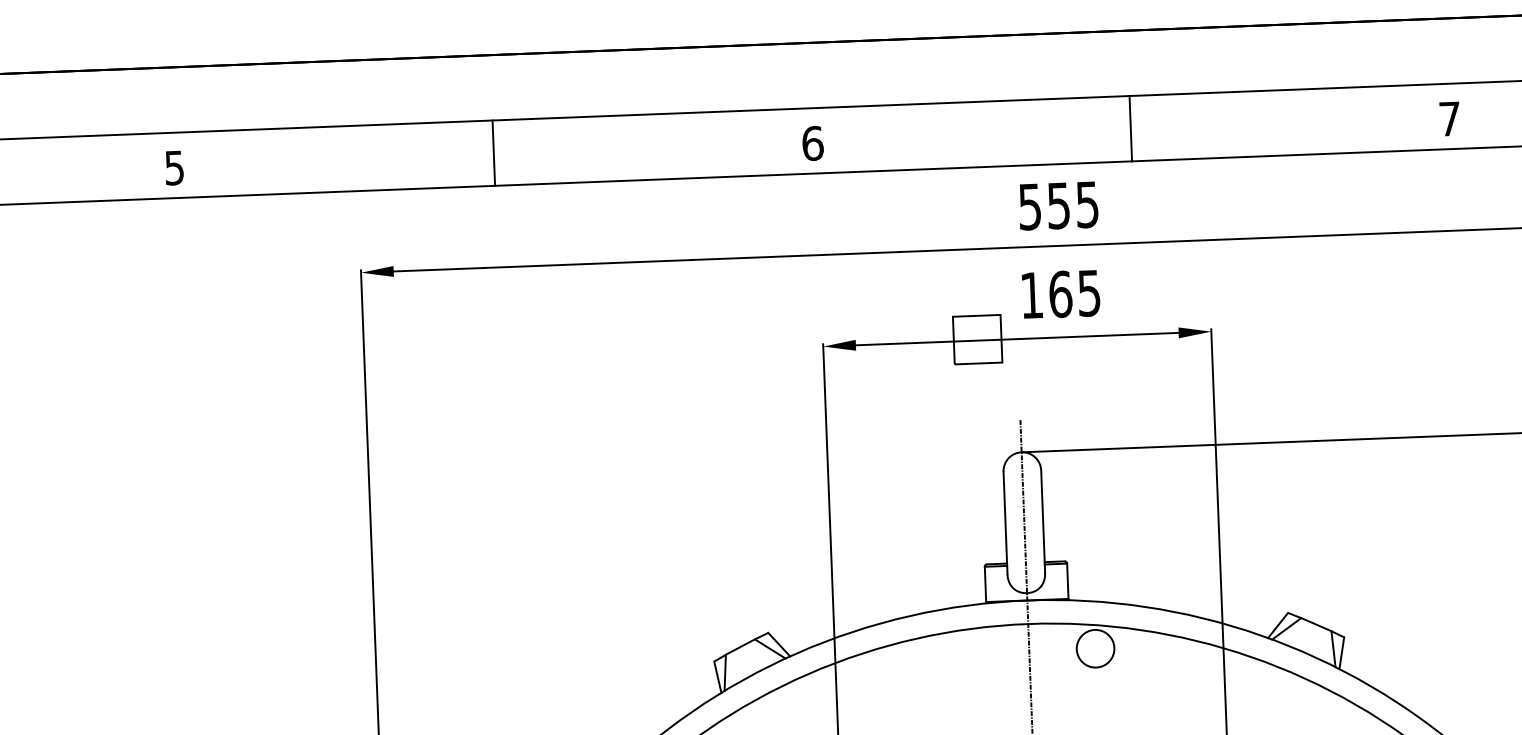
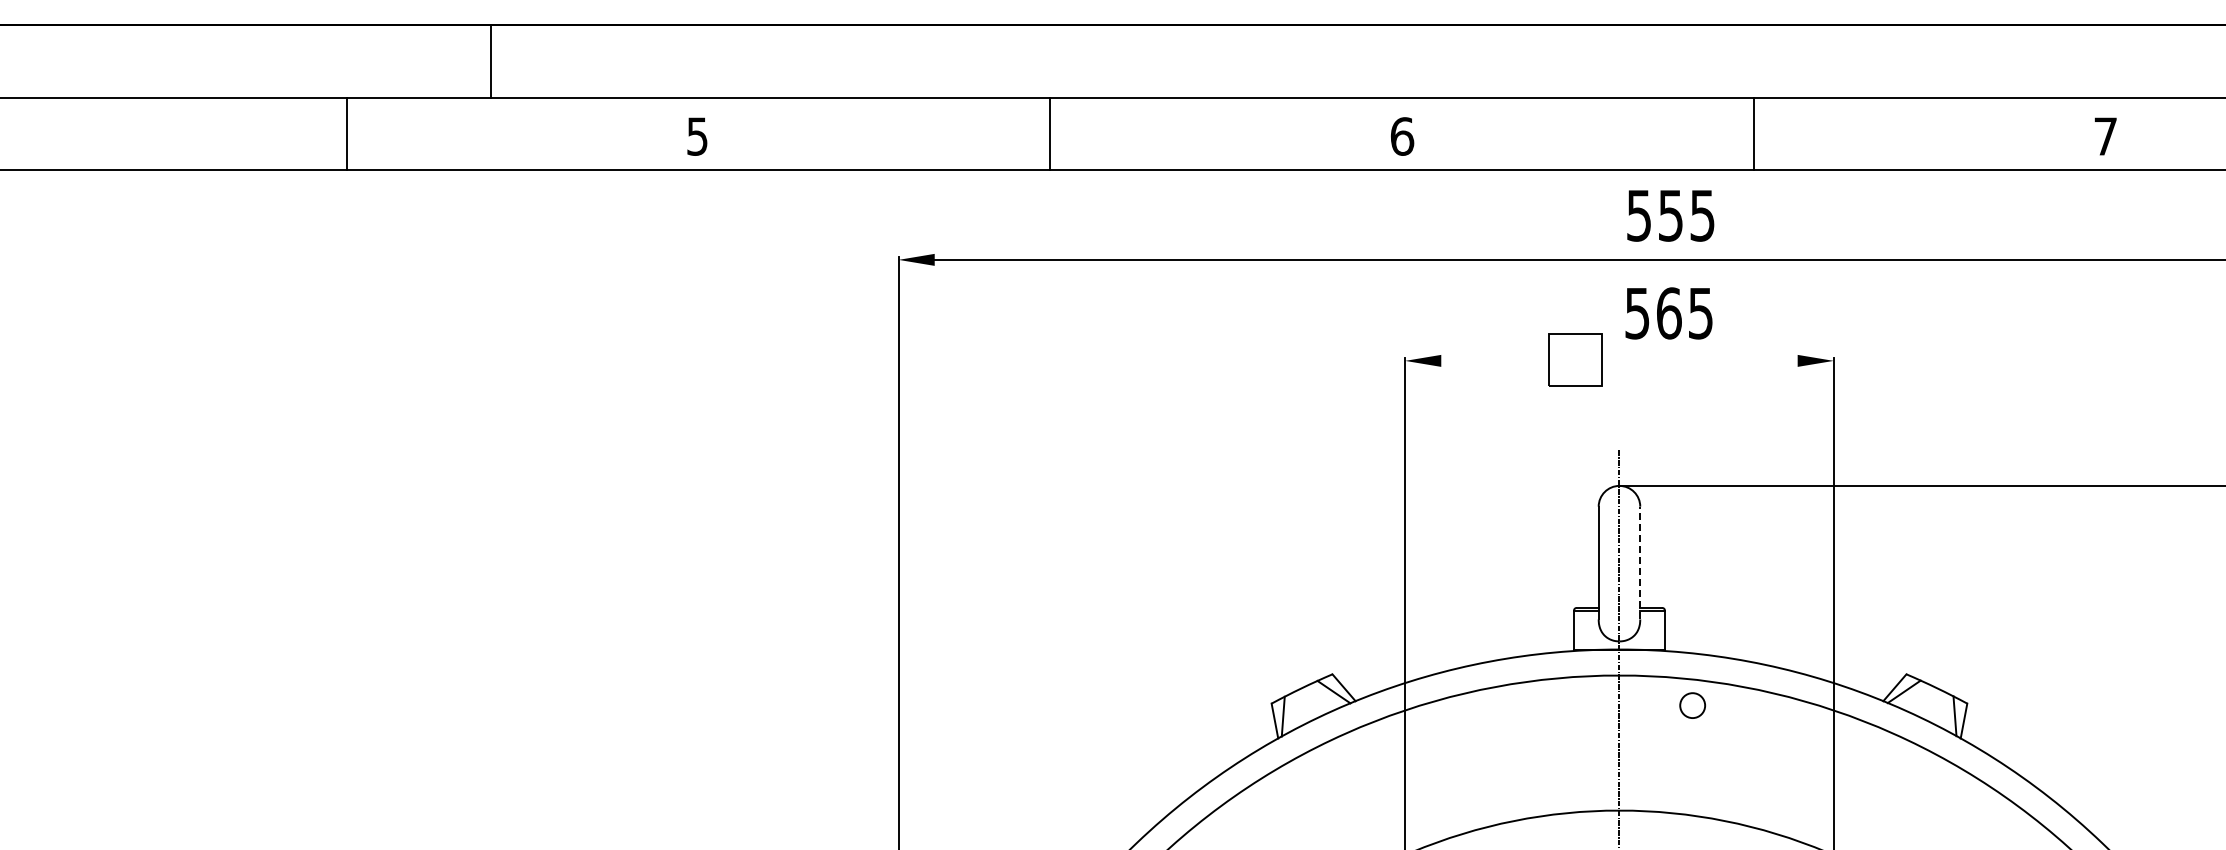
text: (1031, 295) -> (1637, 313), 165 -> 565
line: (1017, 338) -> (1619, 360), removed
line: (1043, 520) -> (1640, 562), solid -> dashed
circle: (1095, 648) -> (1692, 705), size x0.6

